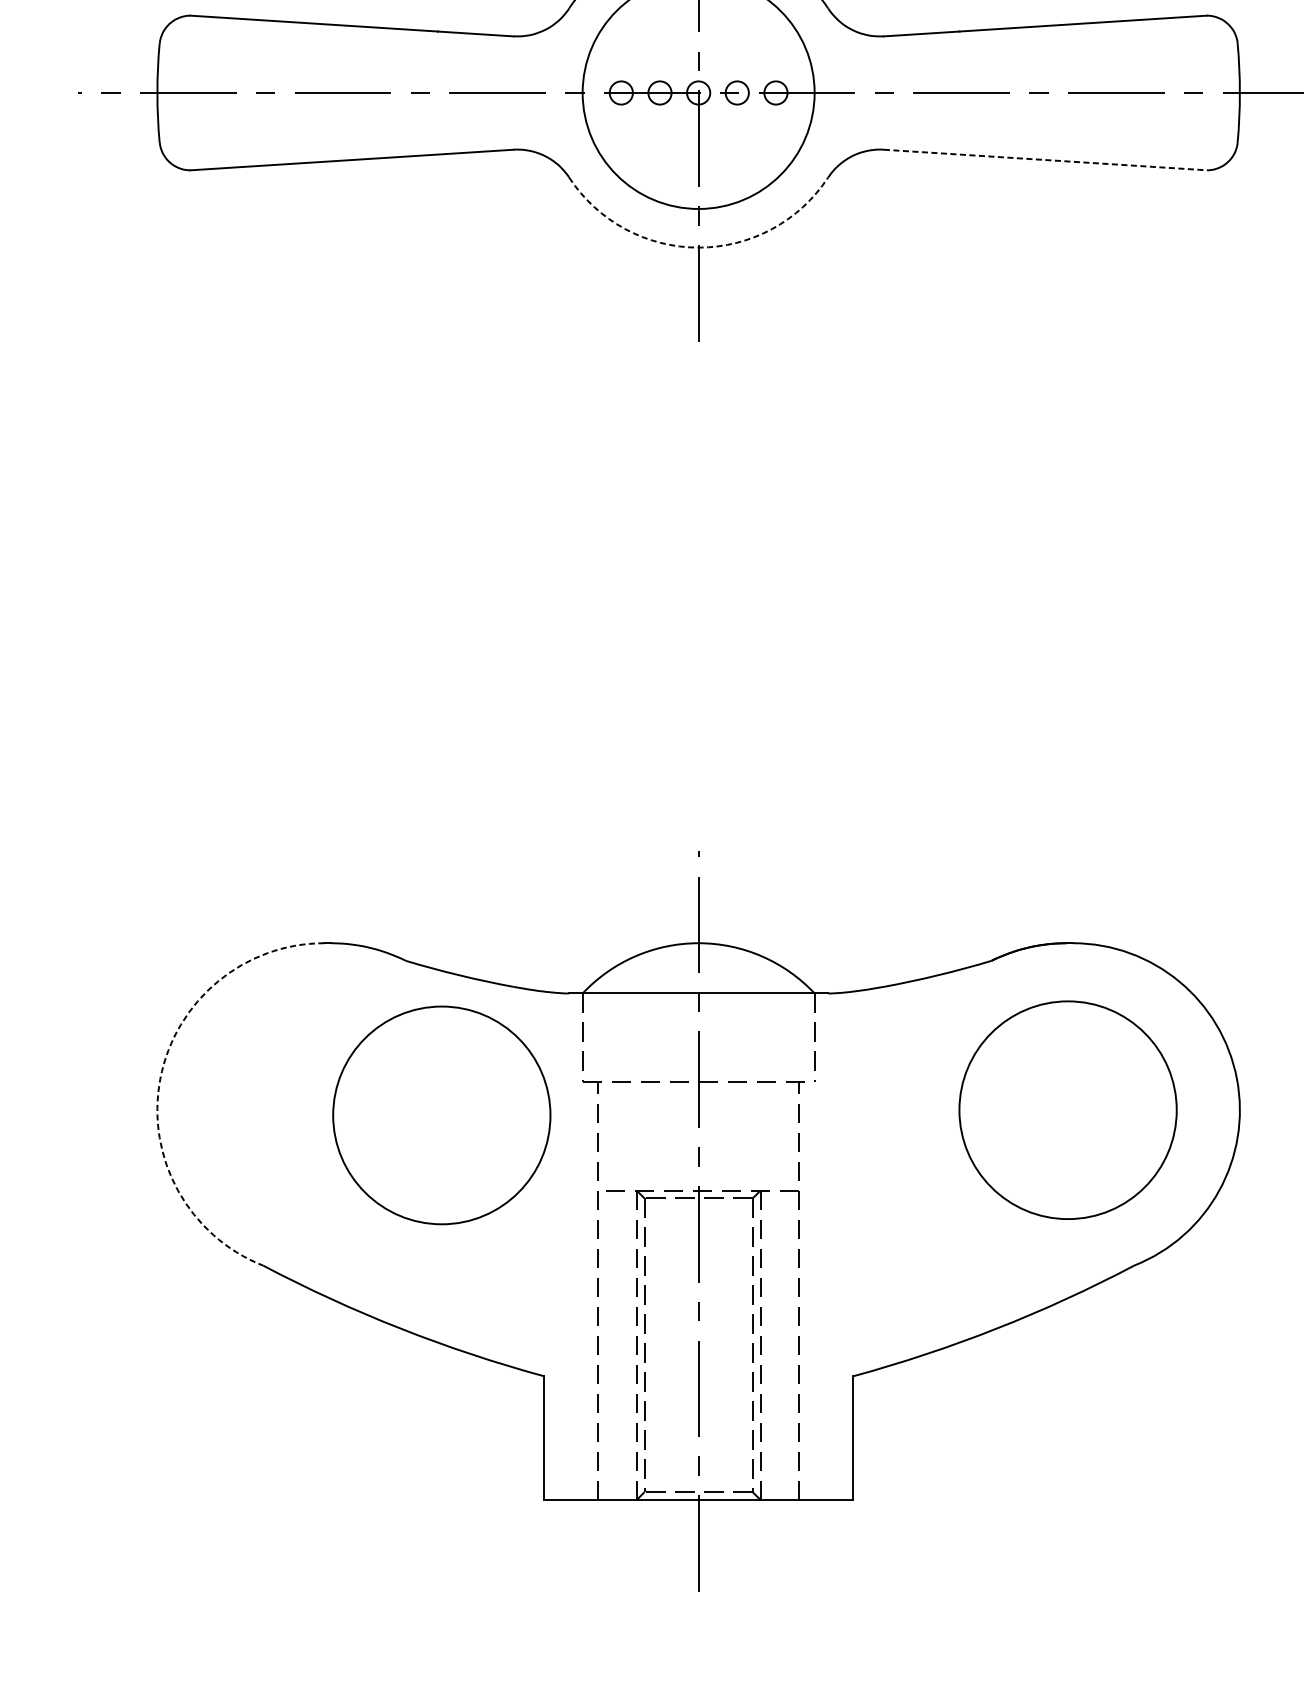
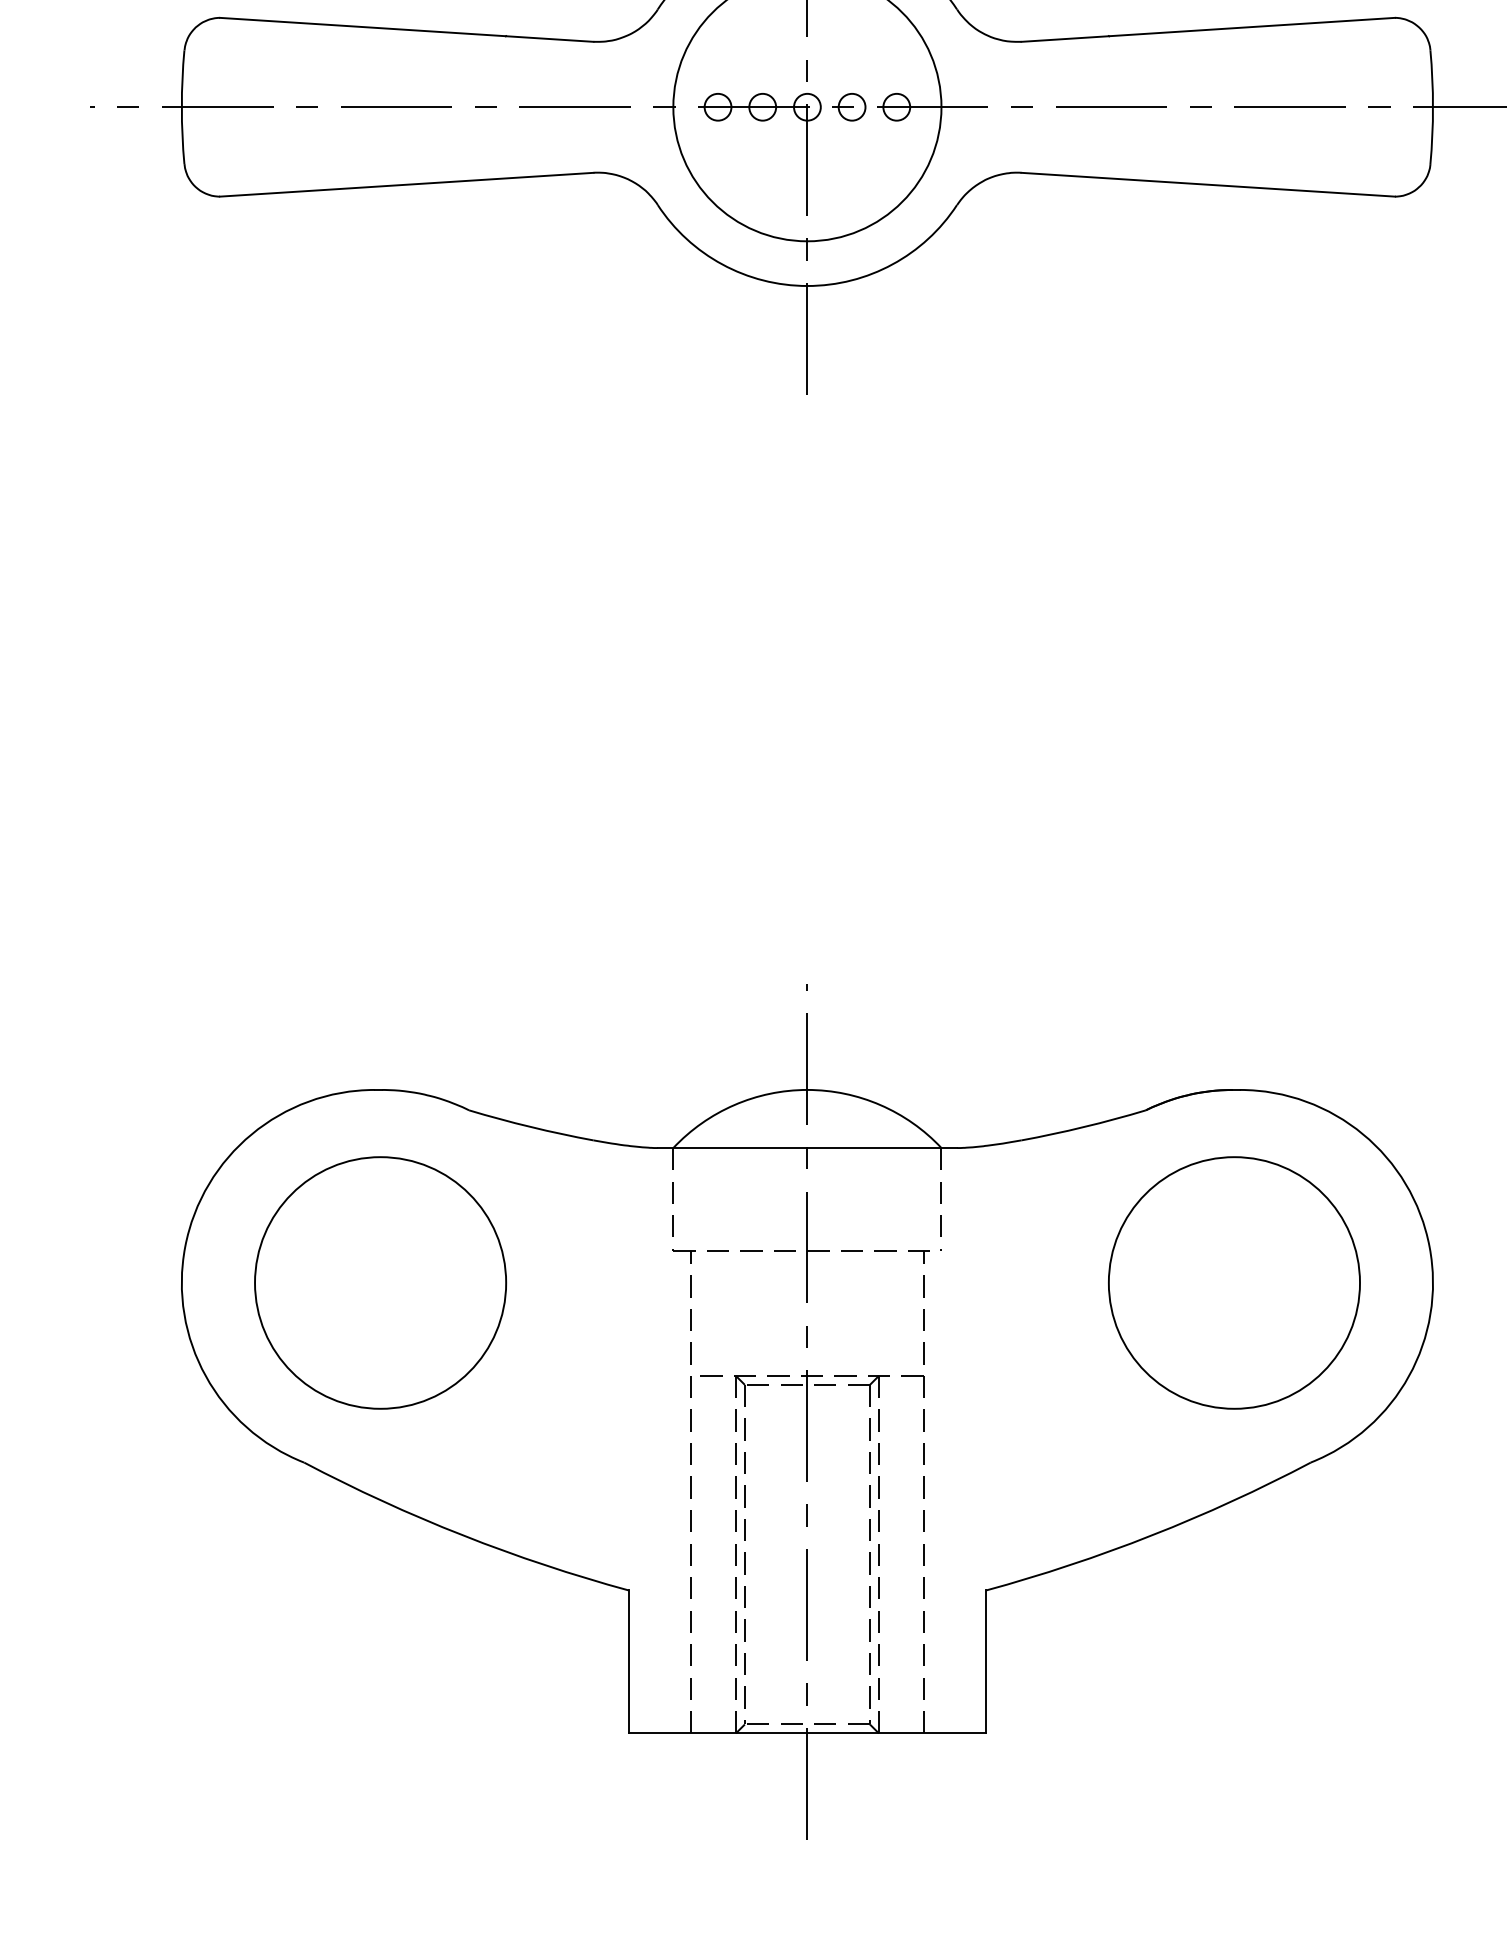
line: (1045, 159) -> (1208, 184), dashed -> solid
arc: (698, 248) -> (807, 286), dashed -> solid
arc: (160, 1078) -> (185, 1246), dashed -> solid
part: (441, 1115) -> (380, 1282), moved

